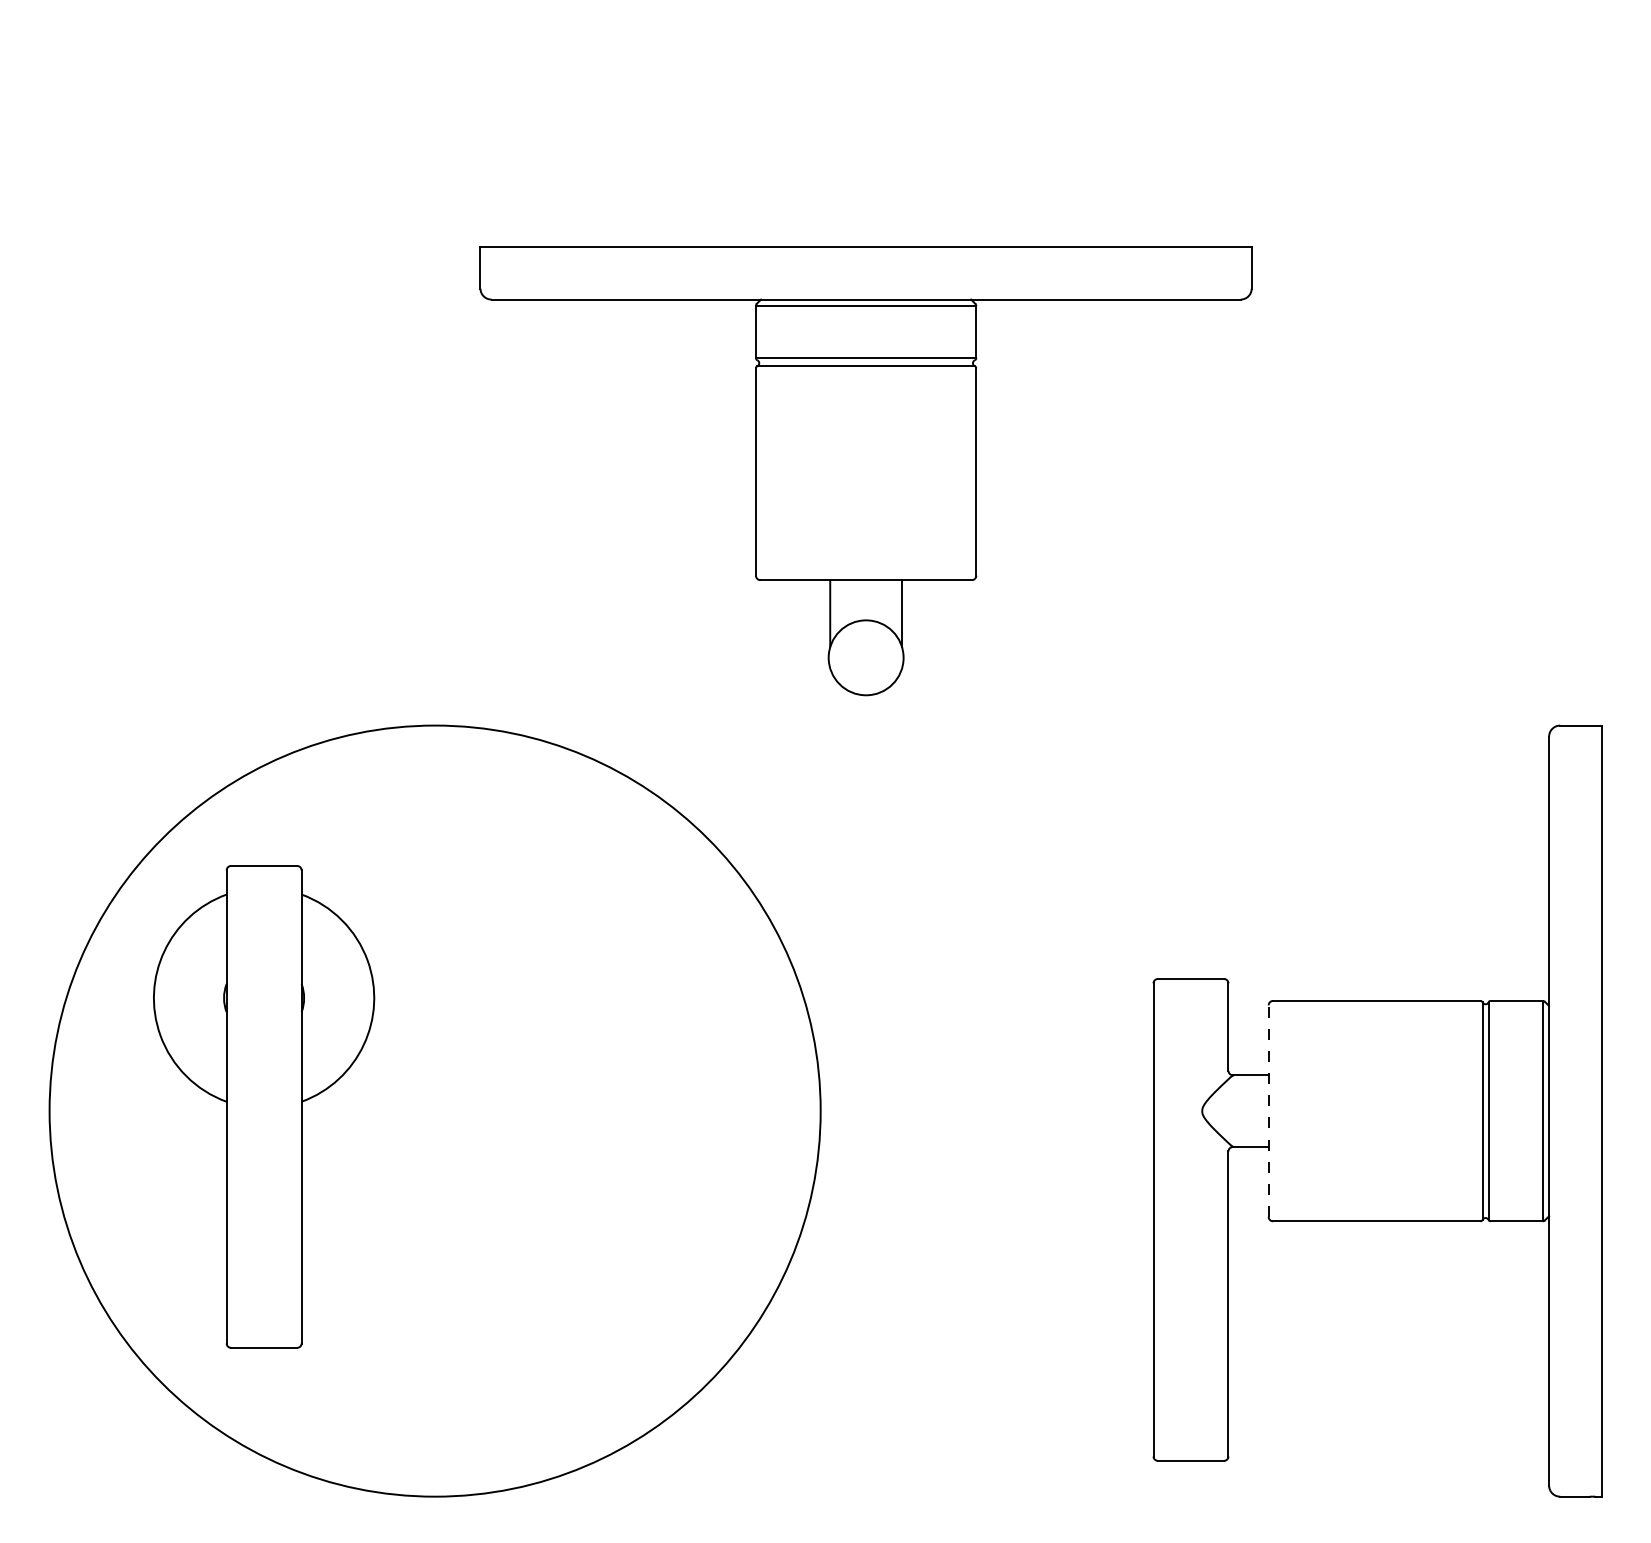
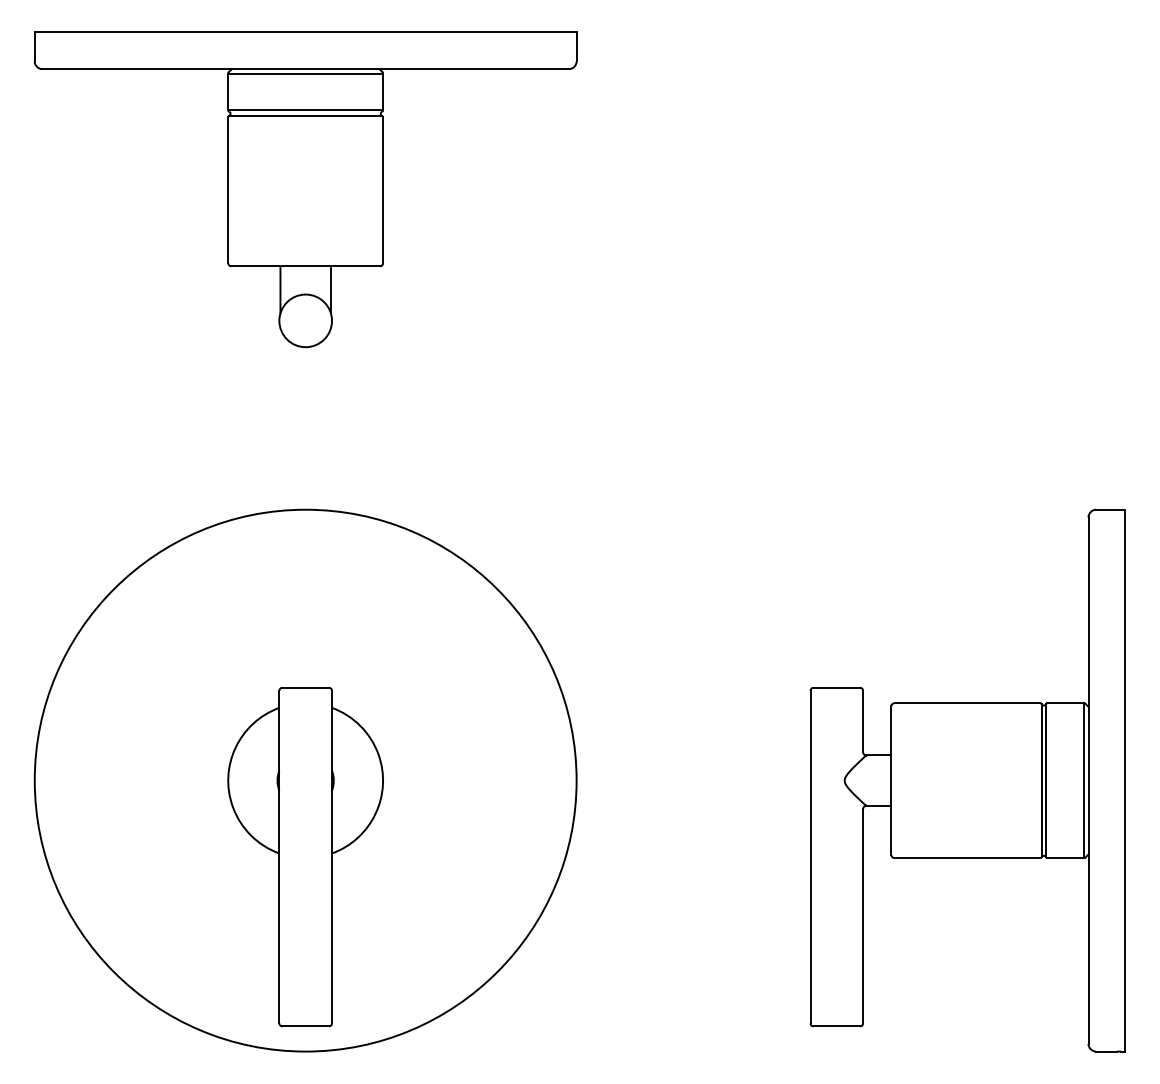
part: (865, 471) -> (305, 189), moved
part: (264, 1106) -> (305, 856), moved
line: (1268, 1111) -> (891, 780), dashed -> solid

